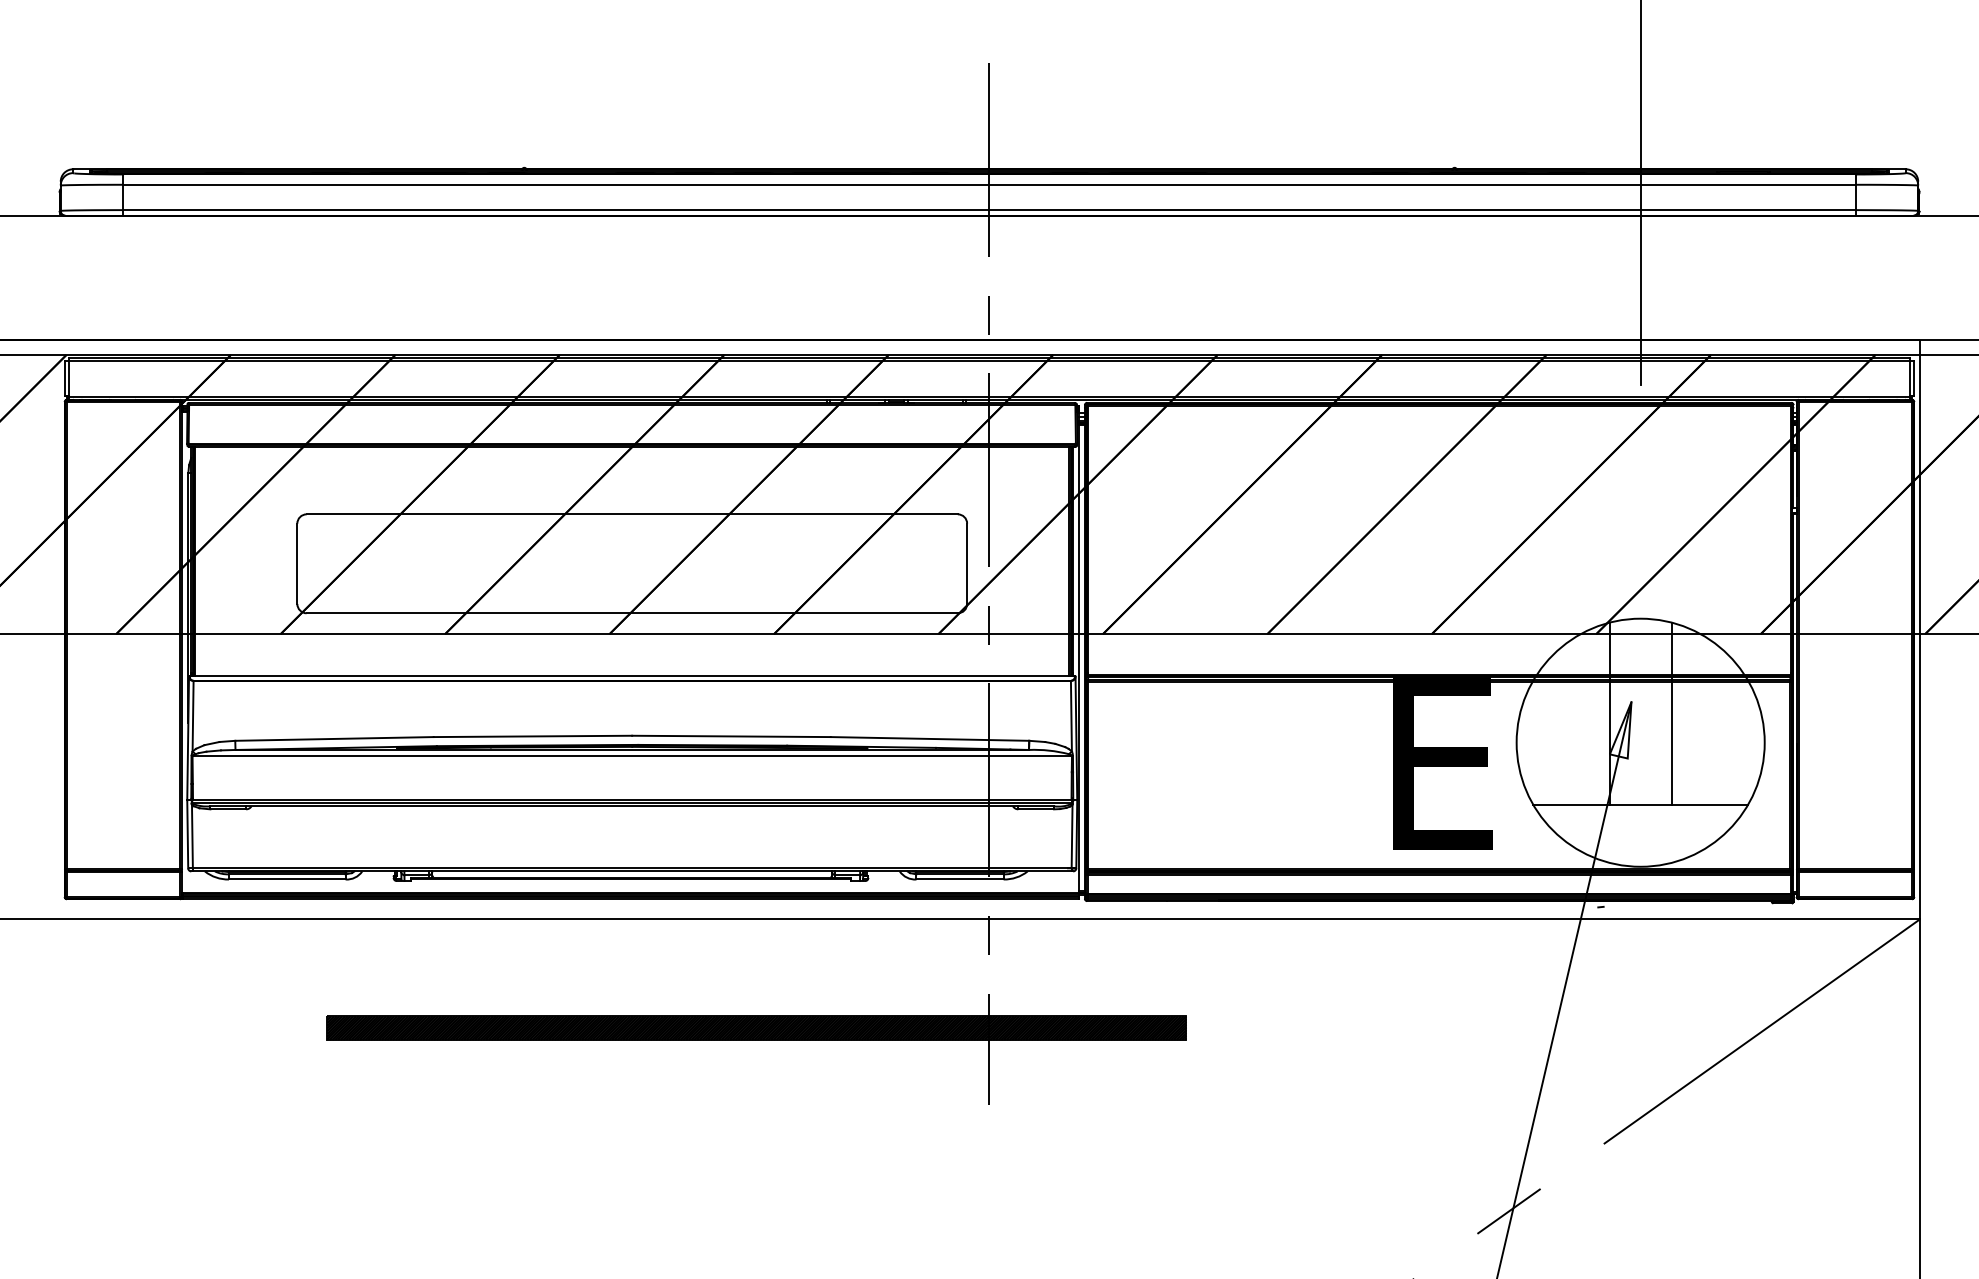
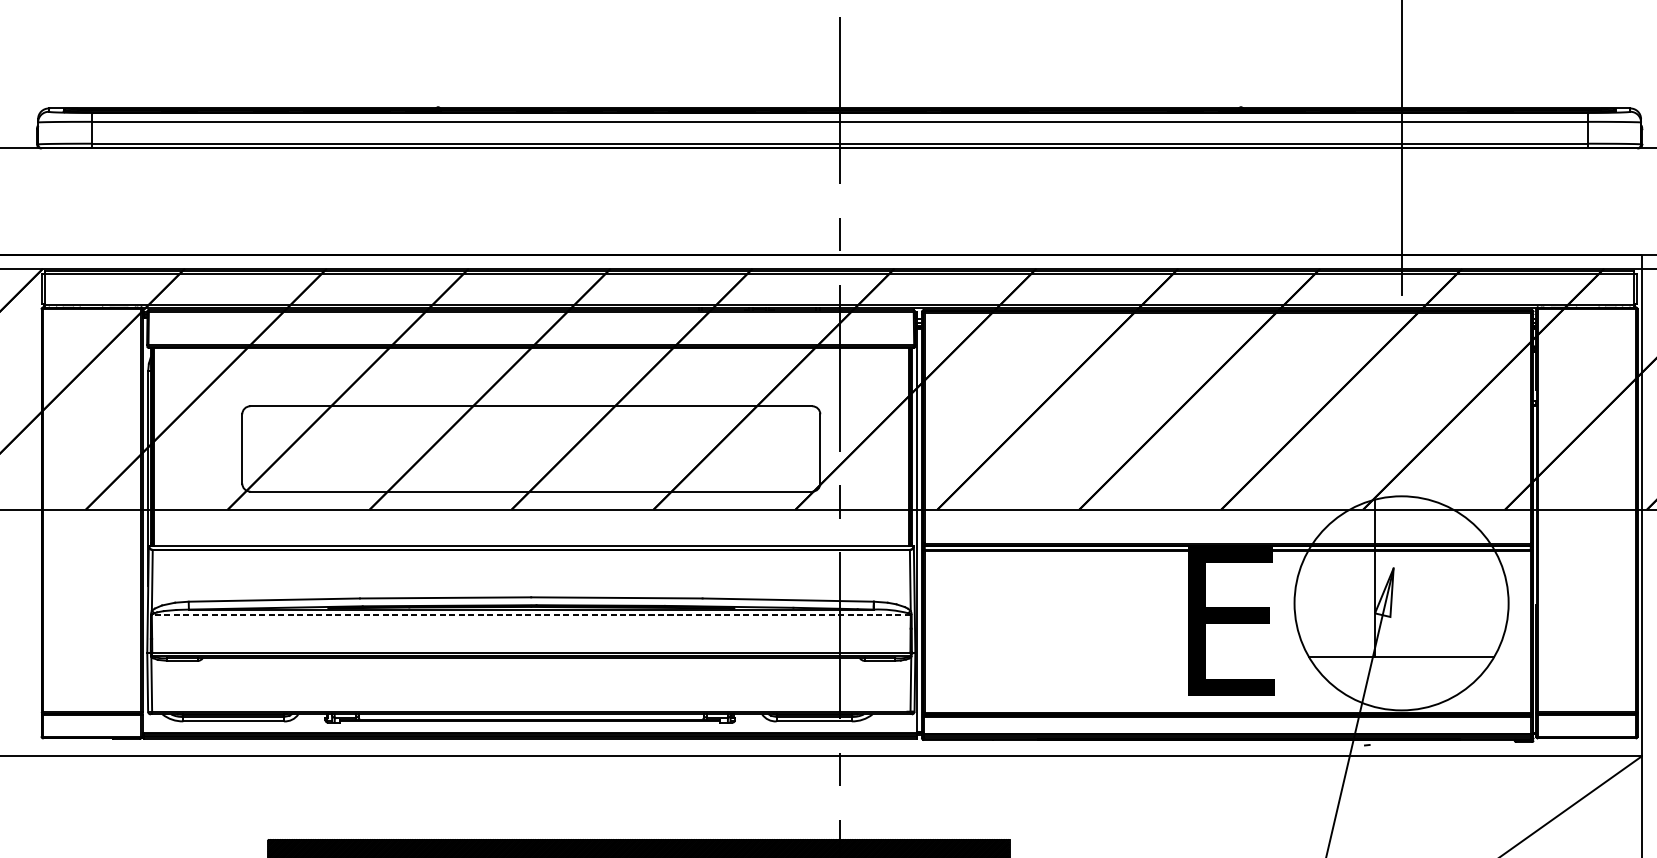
line: (1671, 713) -> (1428, 578), removed
line: (632, 756) -> (531, 615), solid -> dashed

